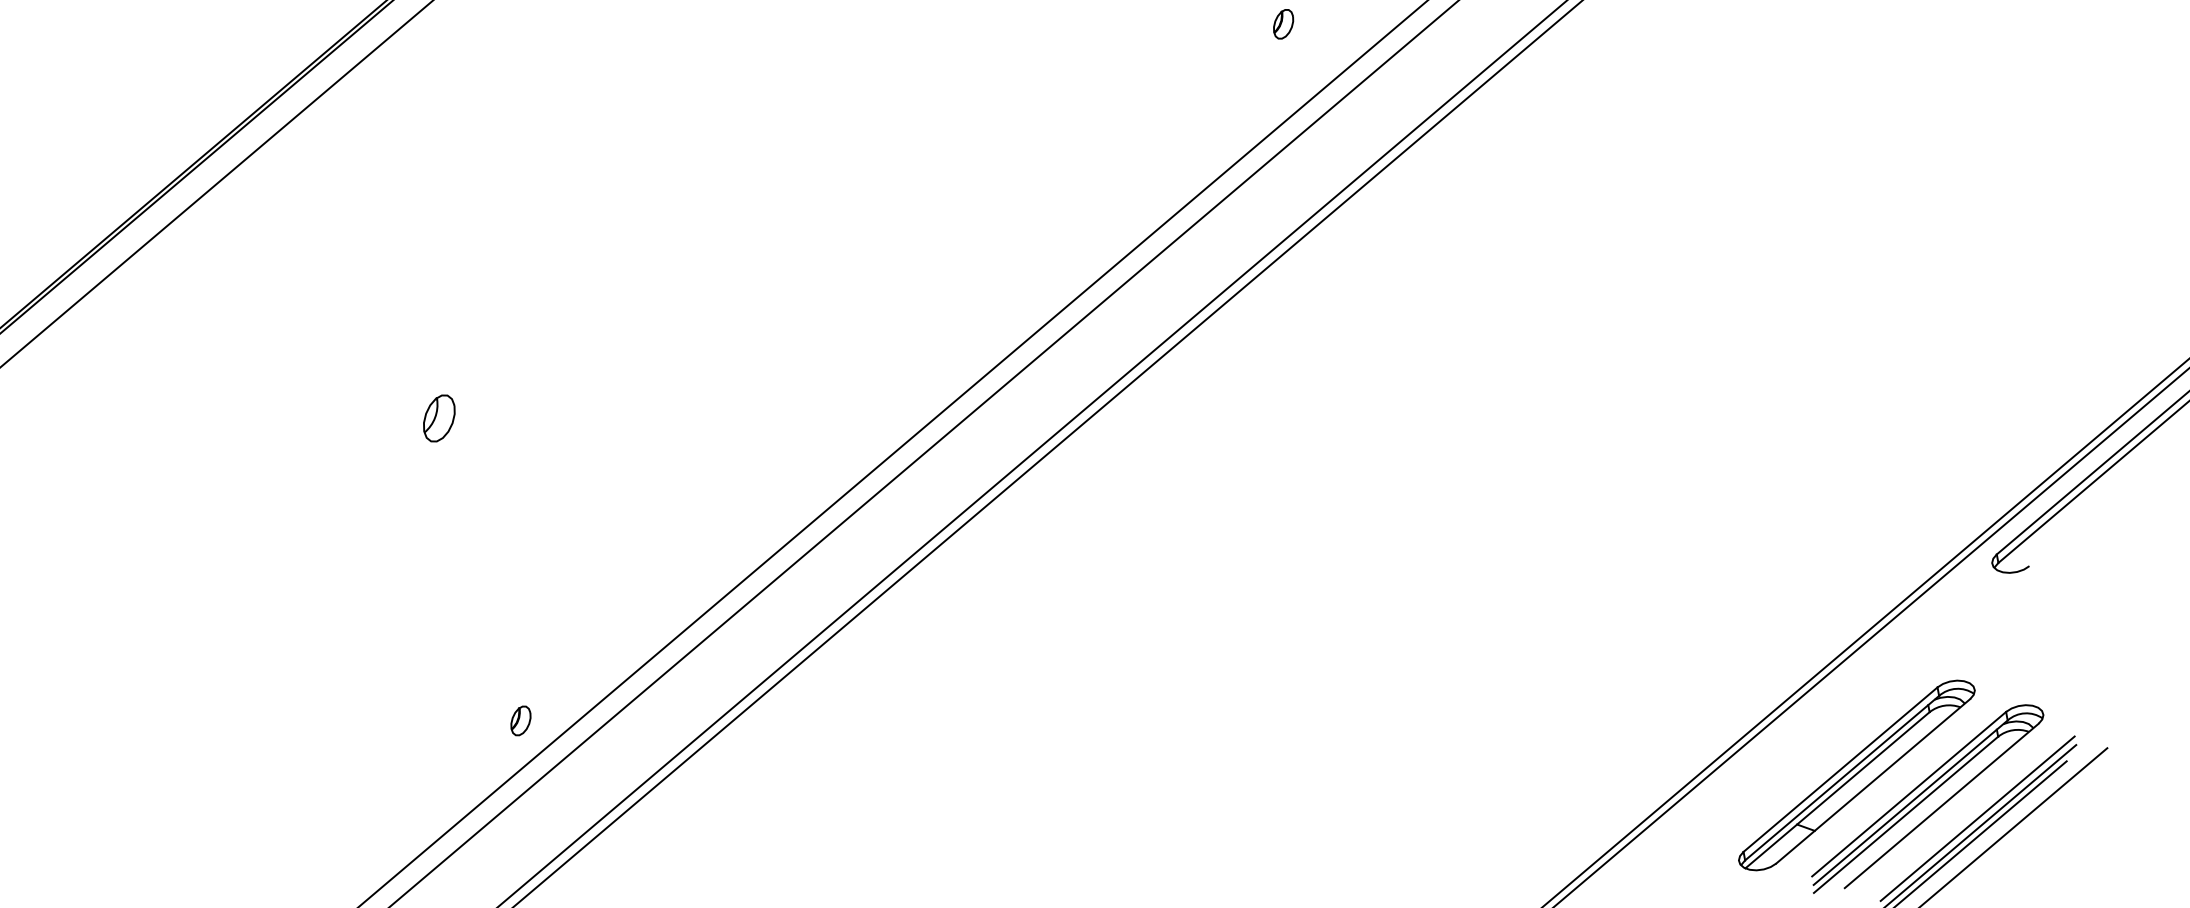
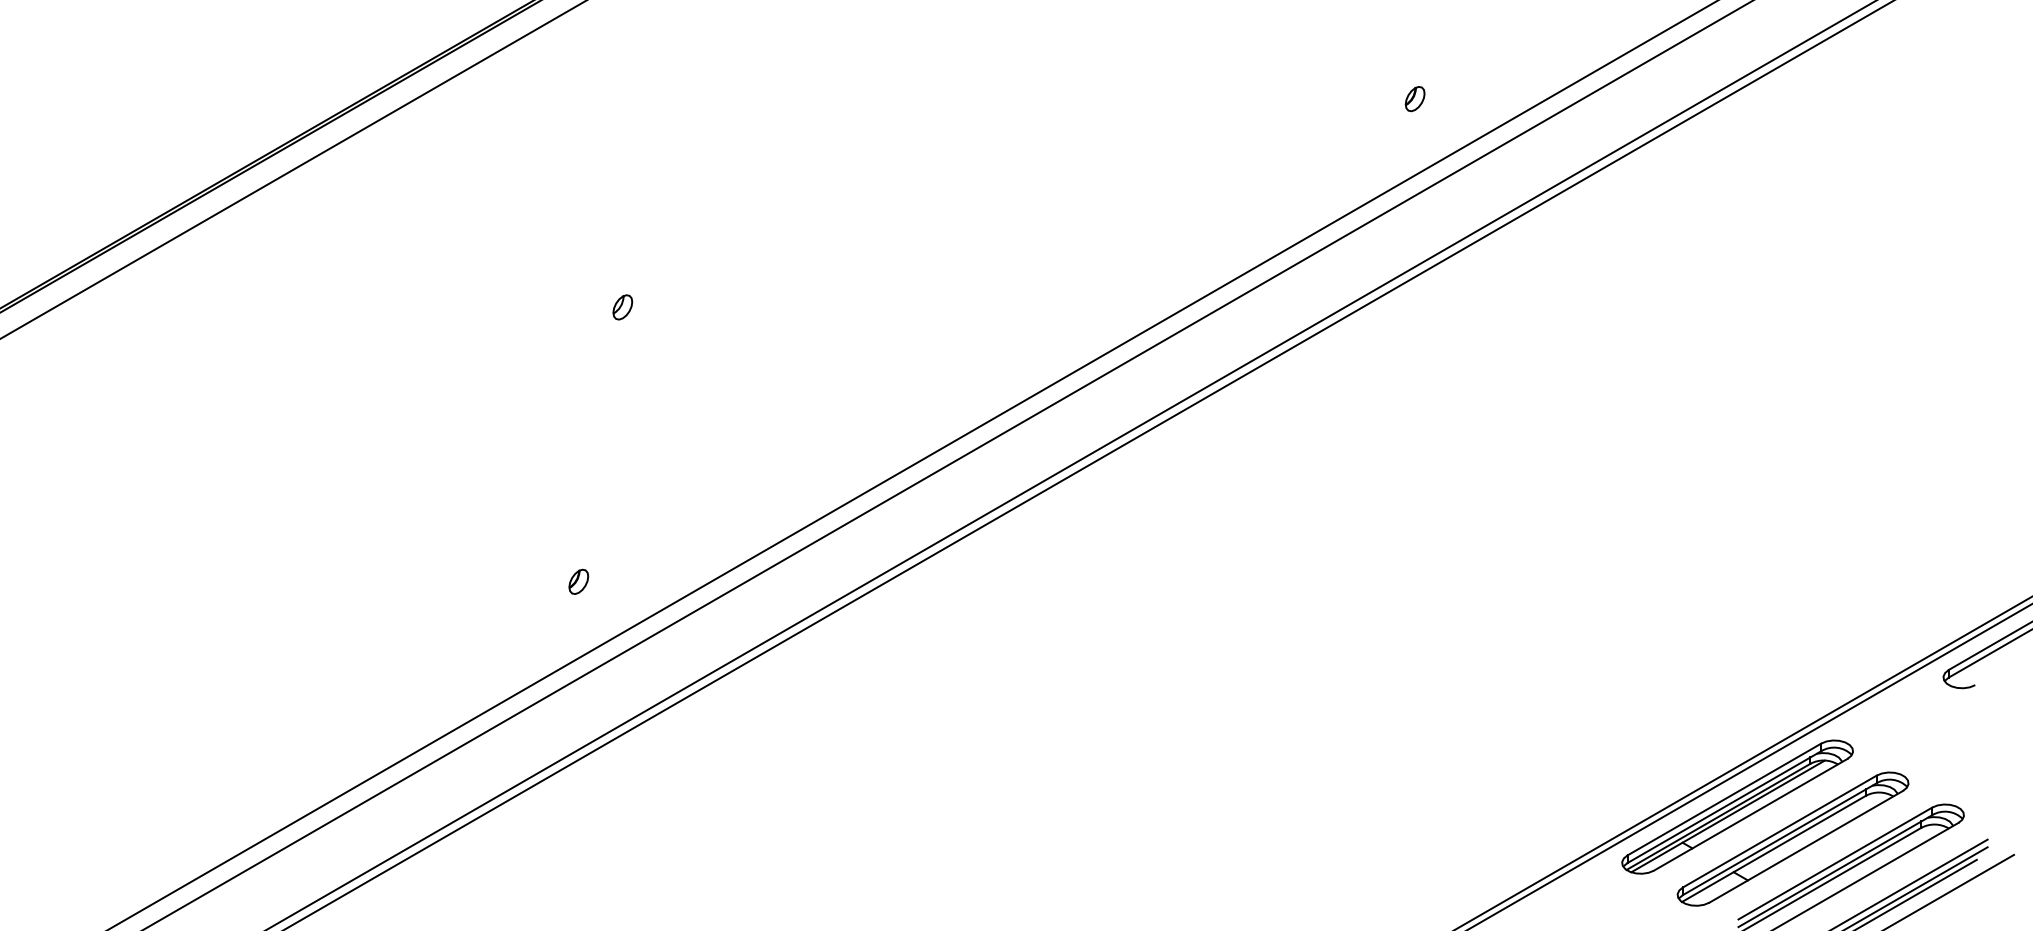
part: (439, 418) -> (622, 307), size x0.62
part: (520, 720) -> (578, 581), moved
part: (1788, 750) -> (1737, 806), added

